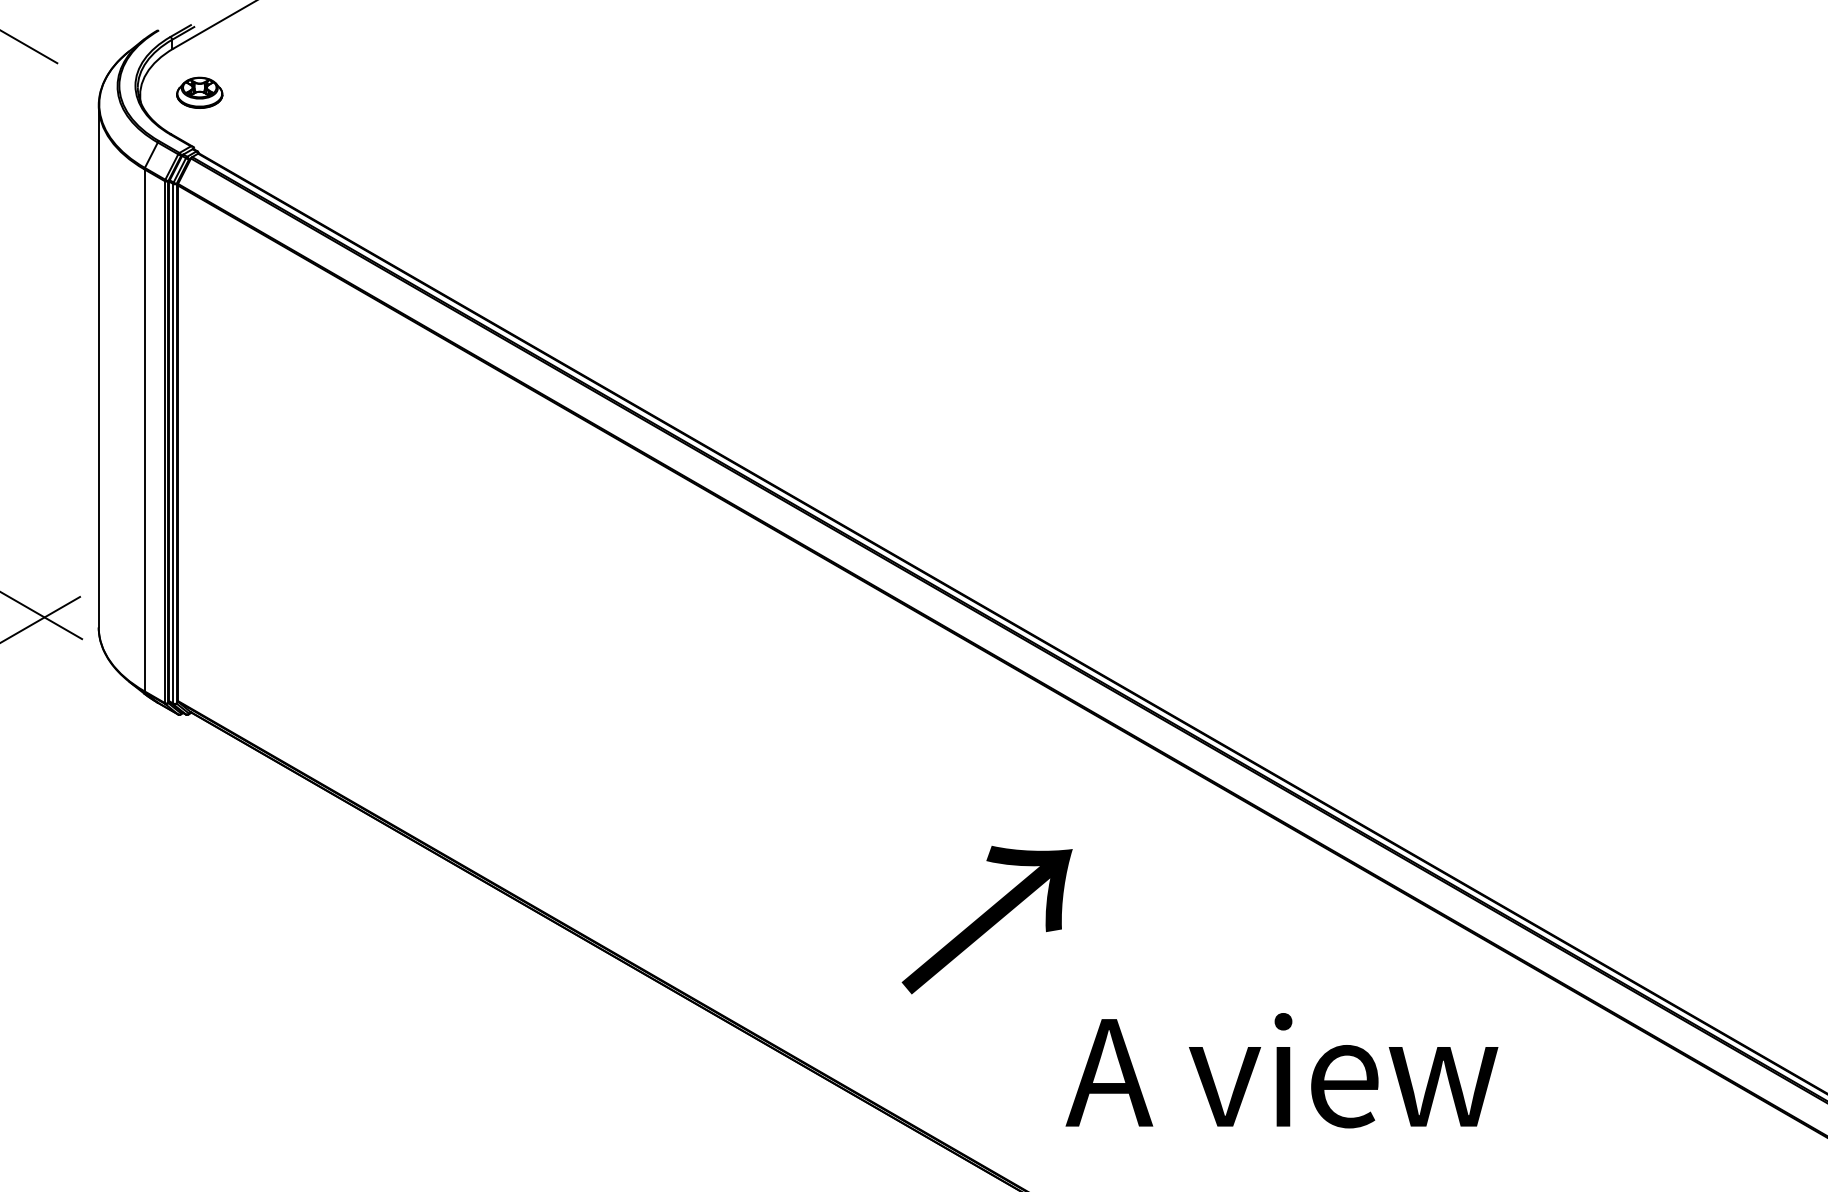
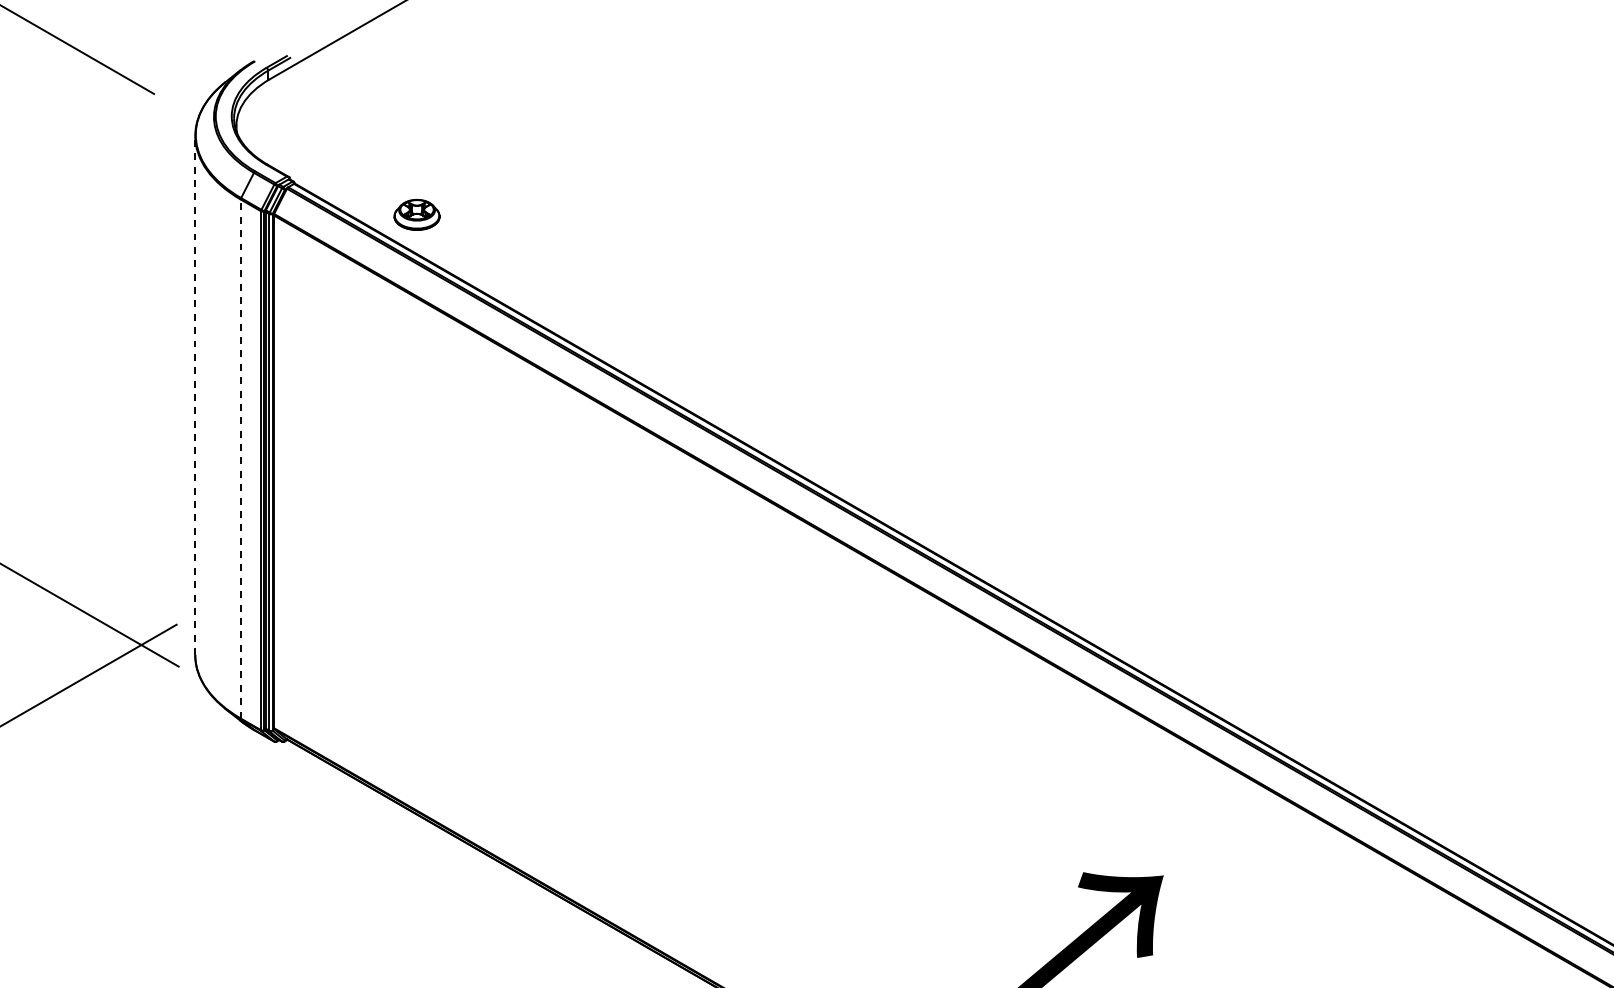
part: (199, 92) -> (416, 214), moved
line: (98, 366) -> (195, 395), solid -> dashed
line: (144, 430) -> (240, 459), solid -> dashed

